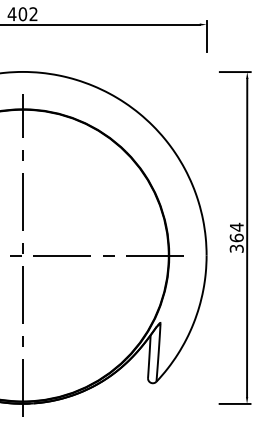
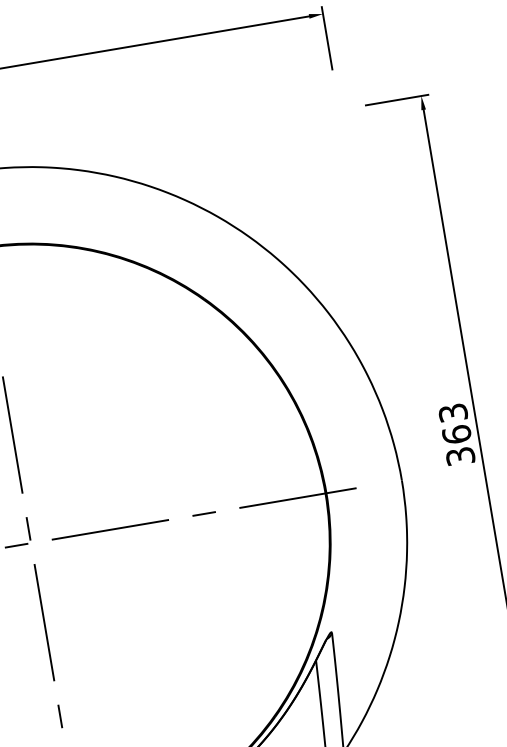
text: (236, 226) -> (452, 411), 364 -> 363

